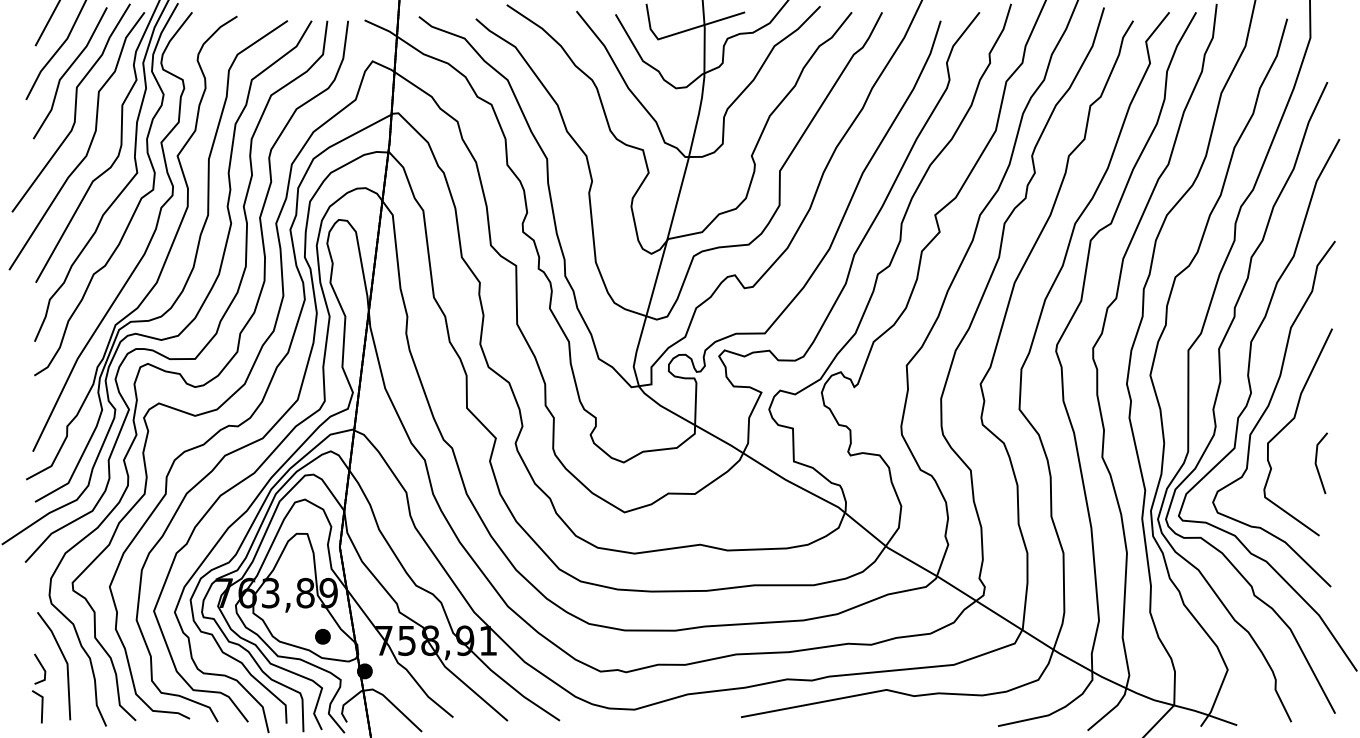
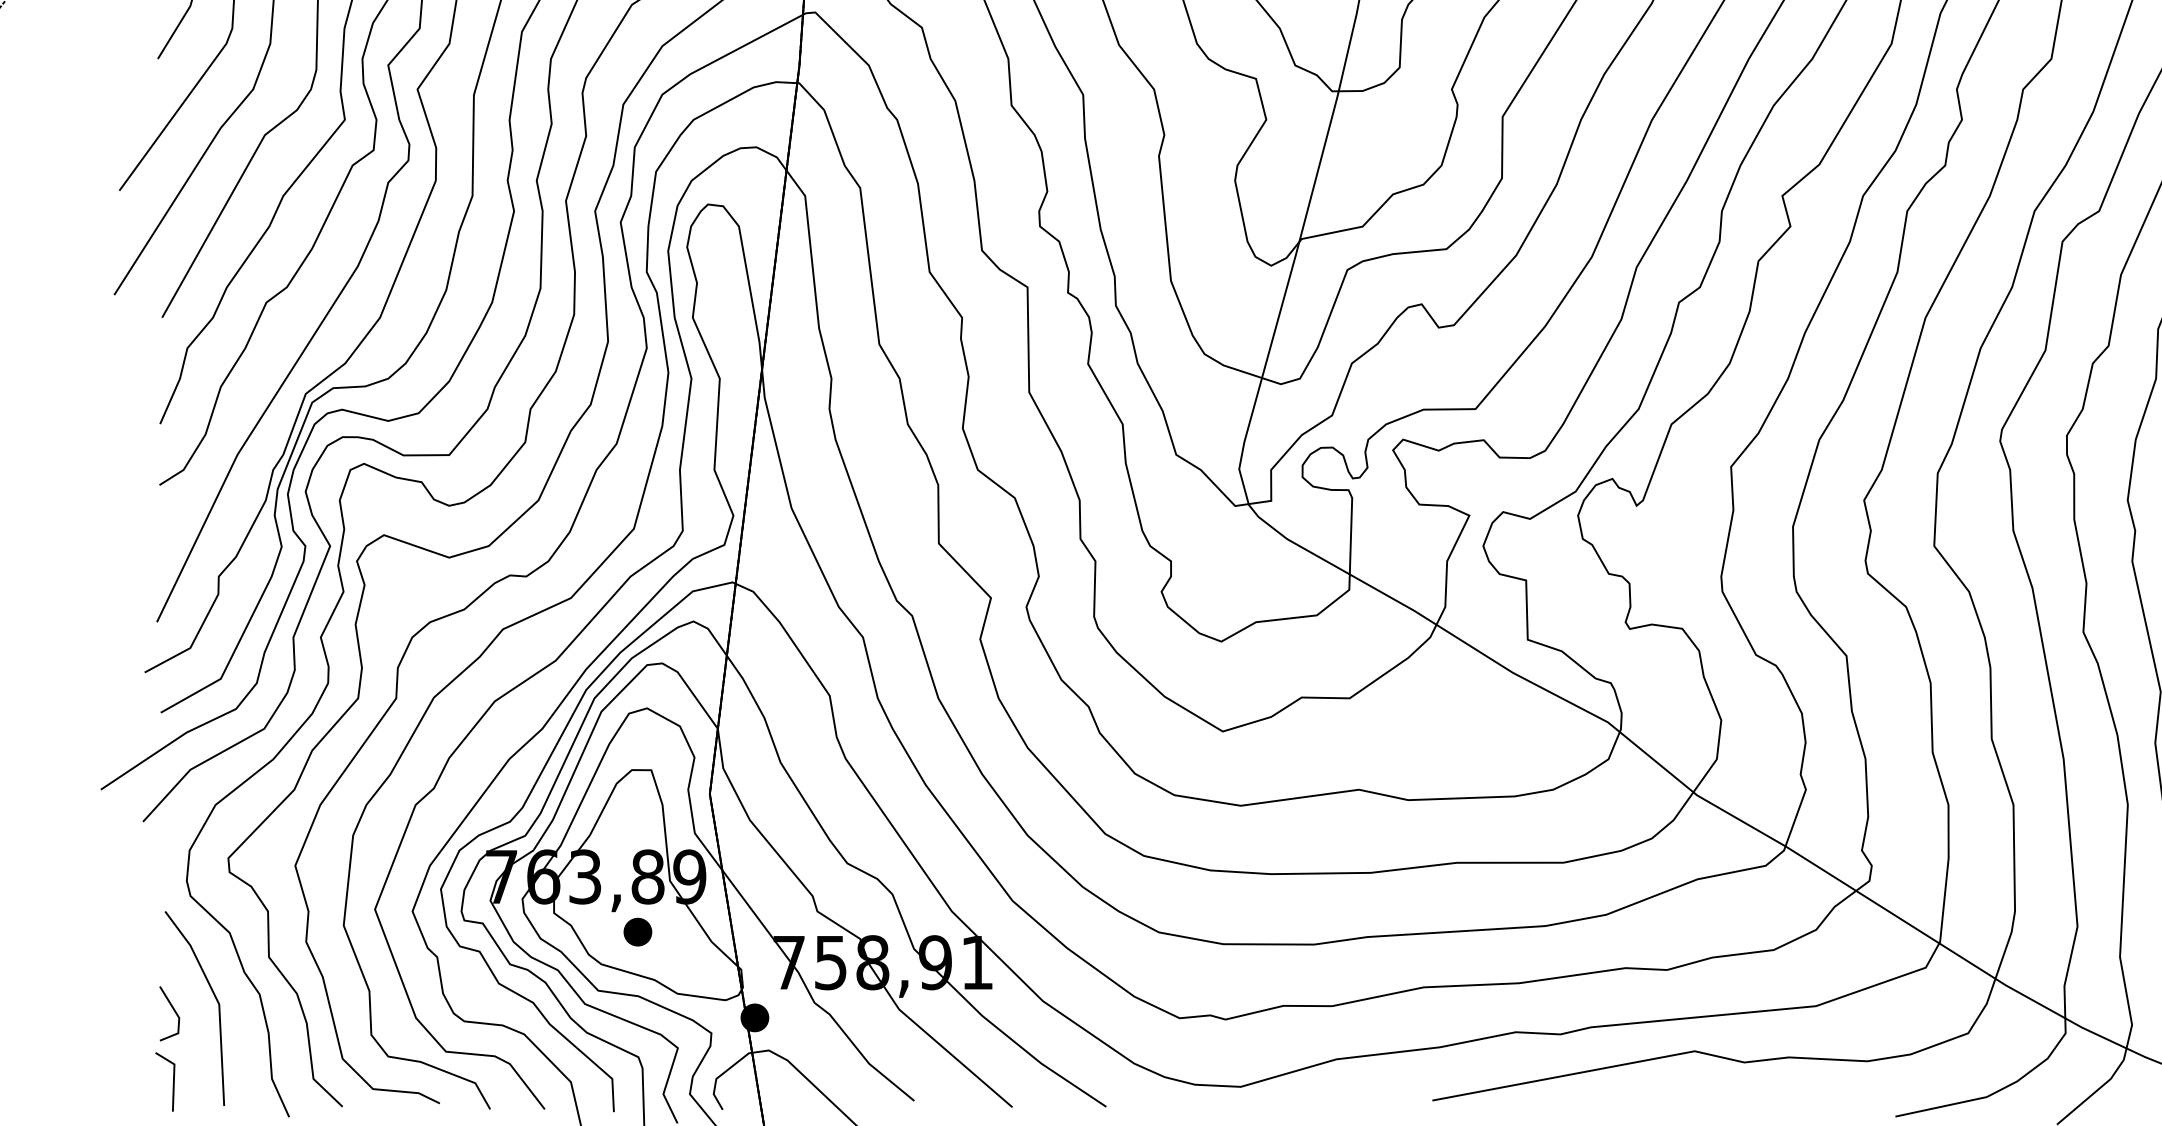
part: (322, 636) -> (637, 931), moved

